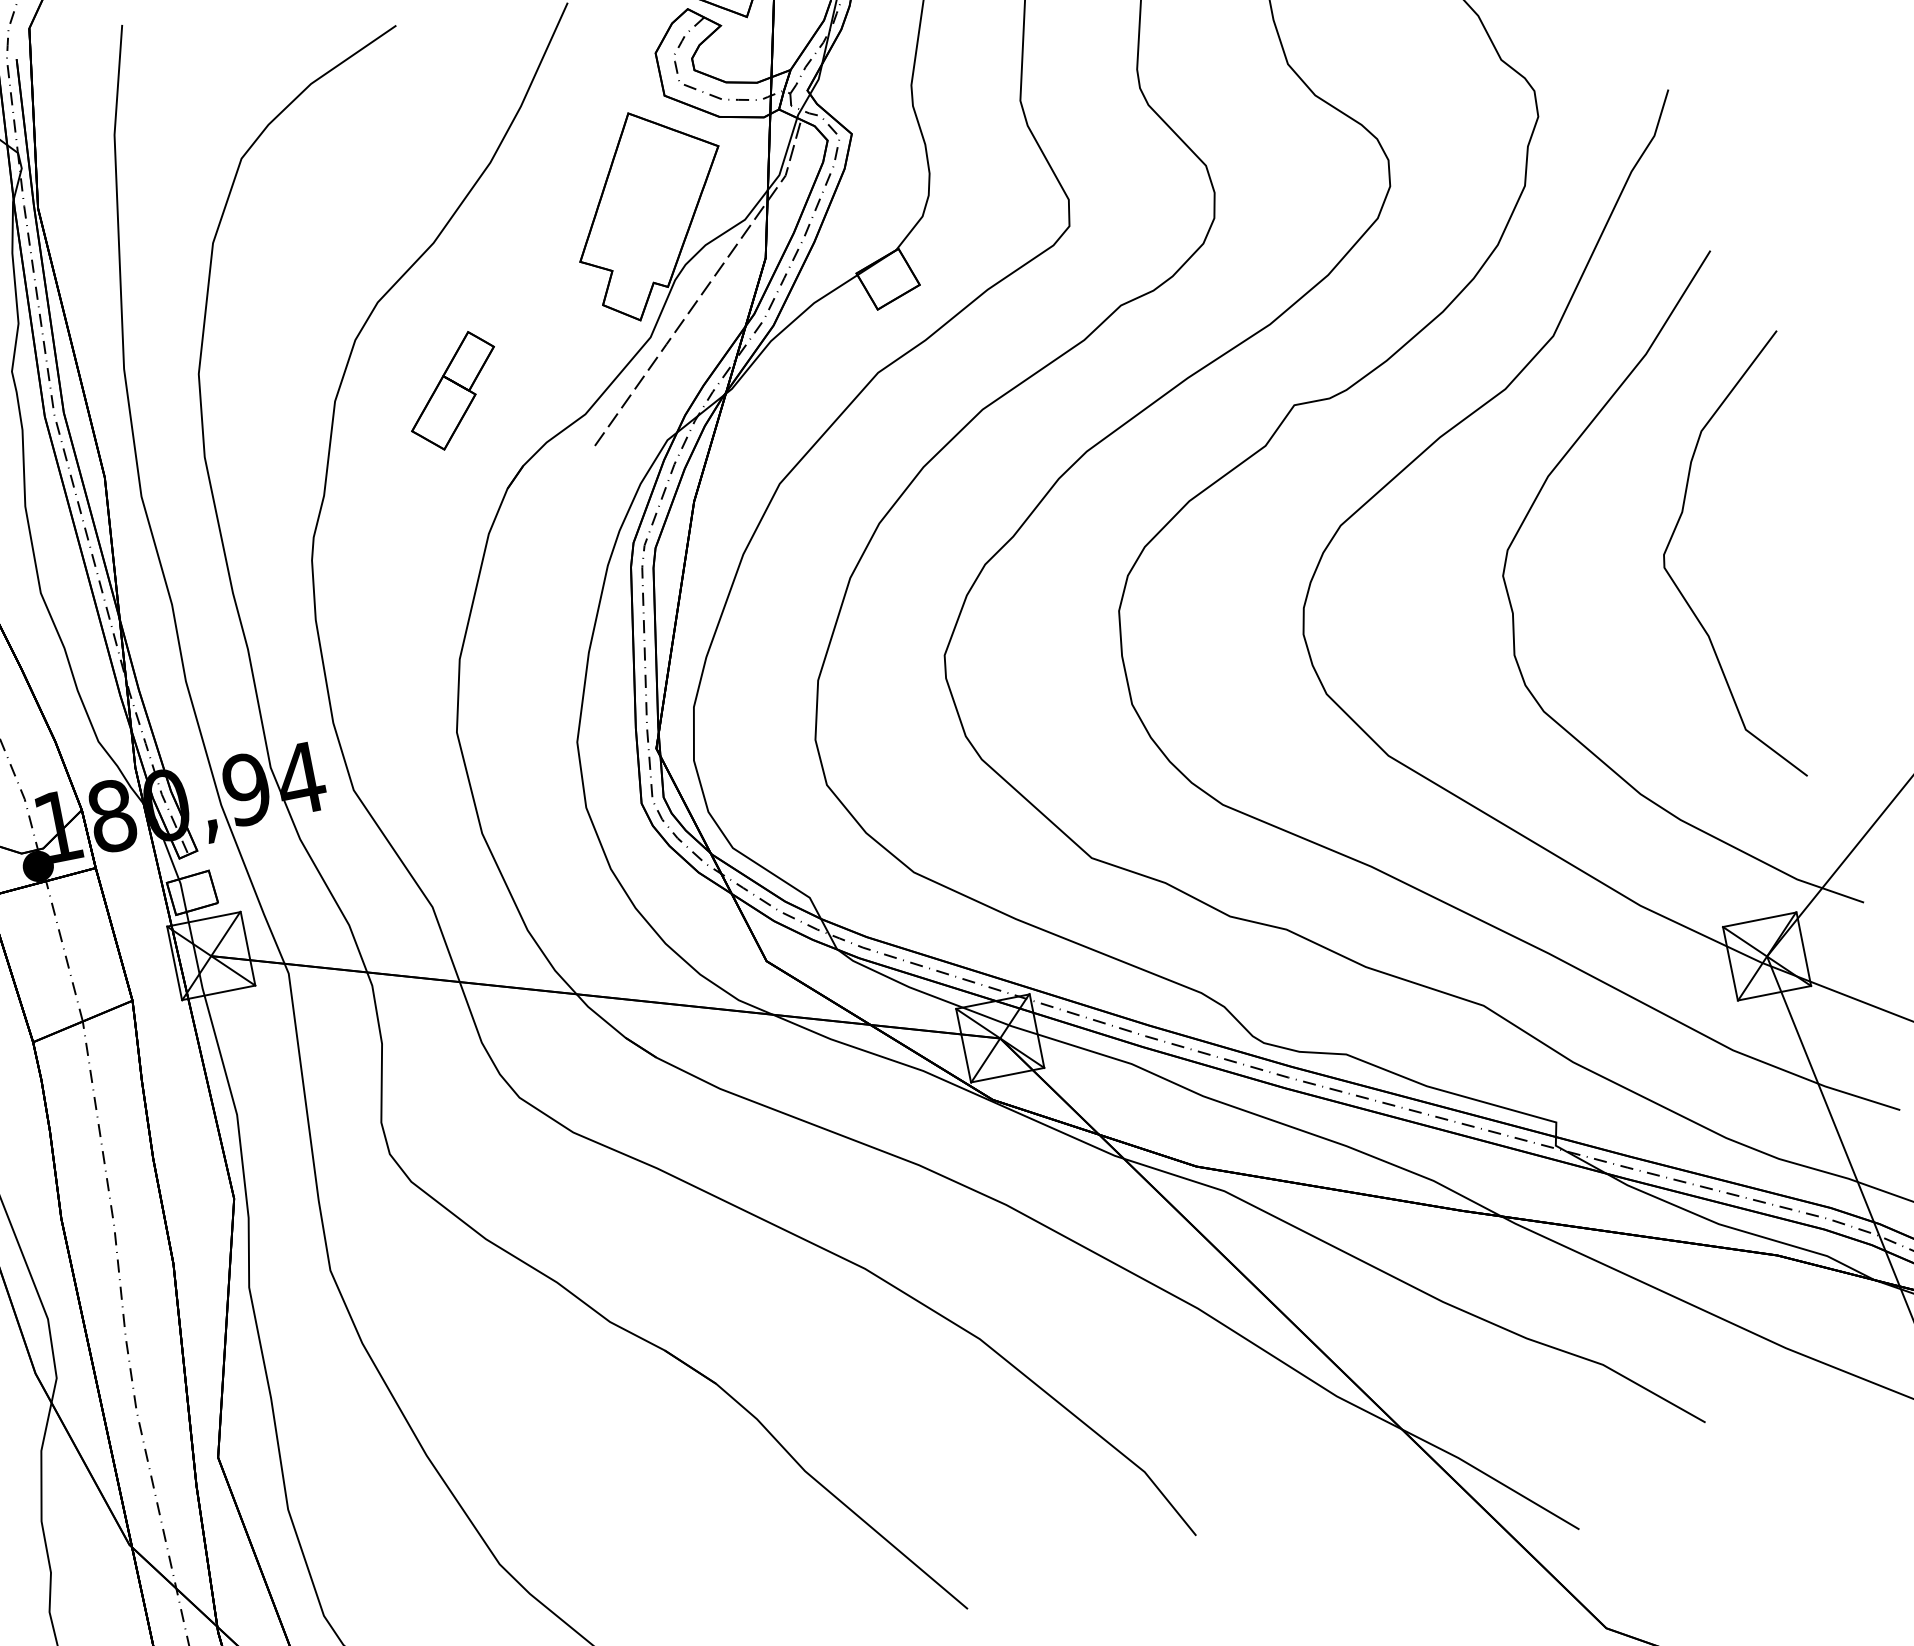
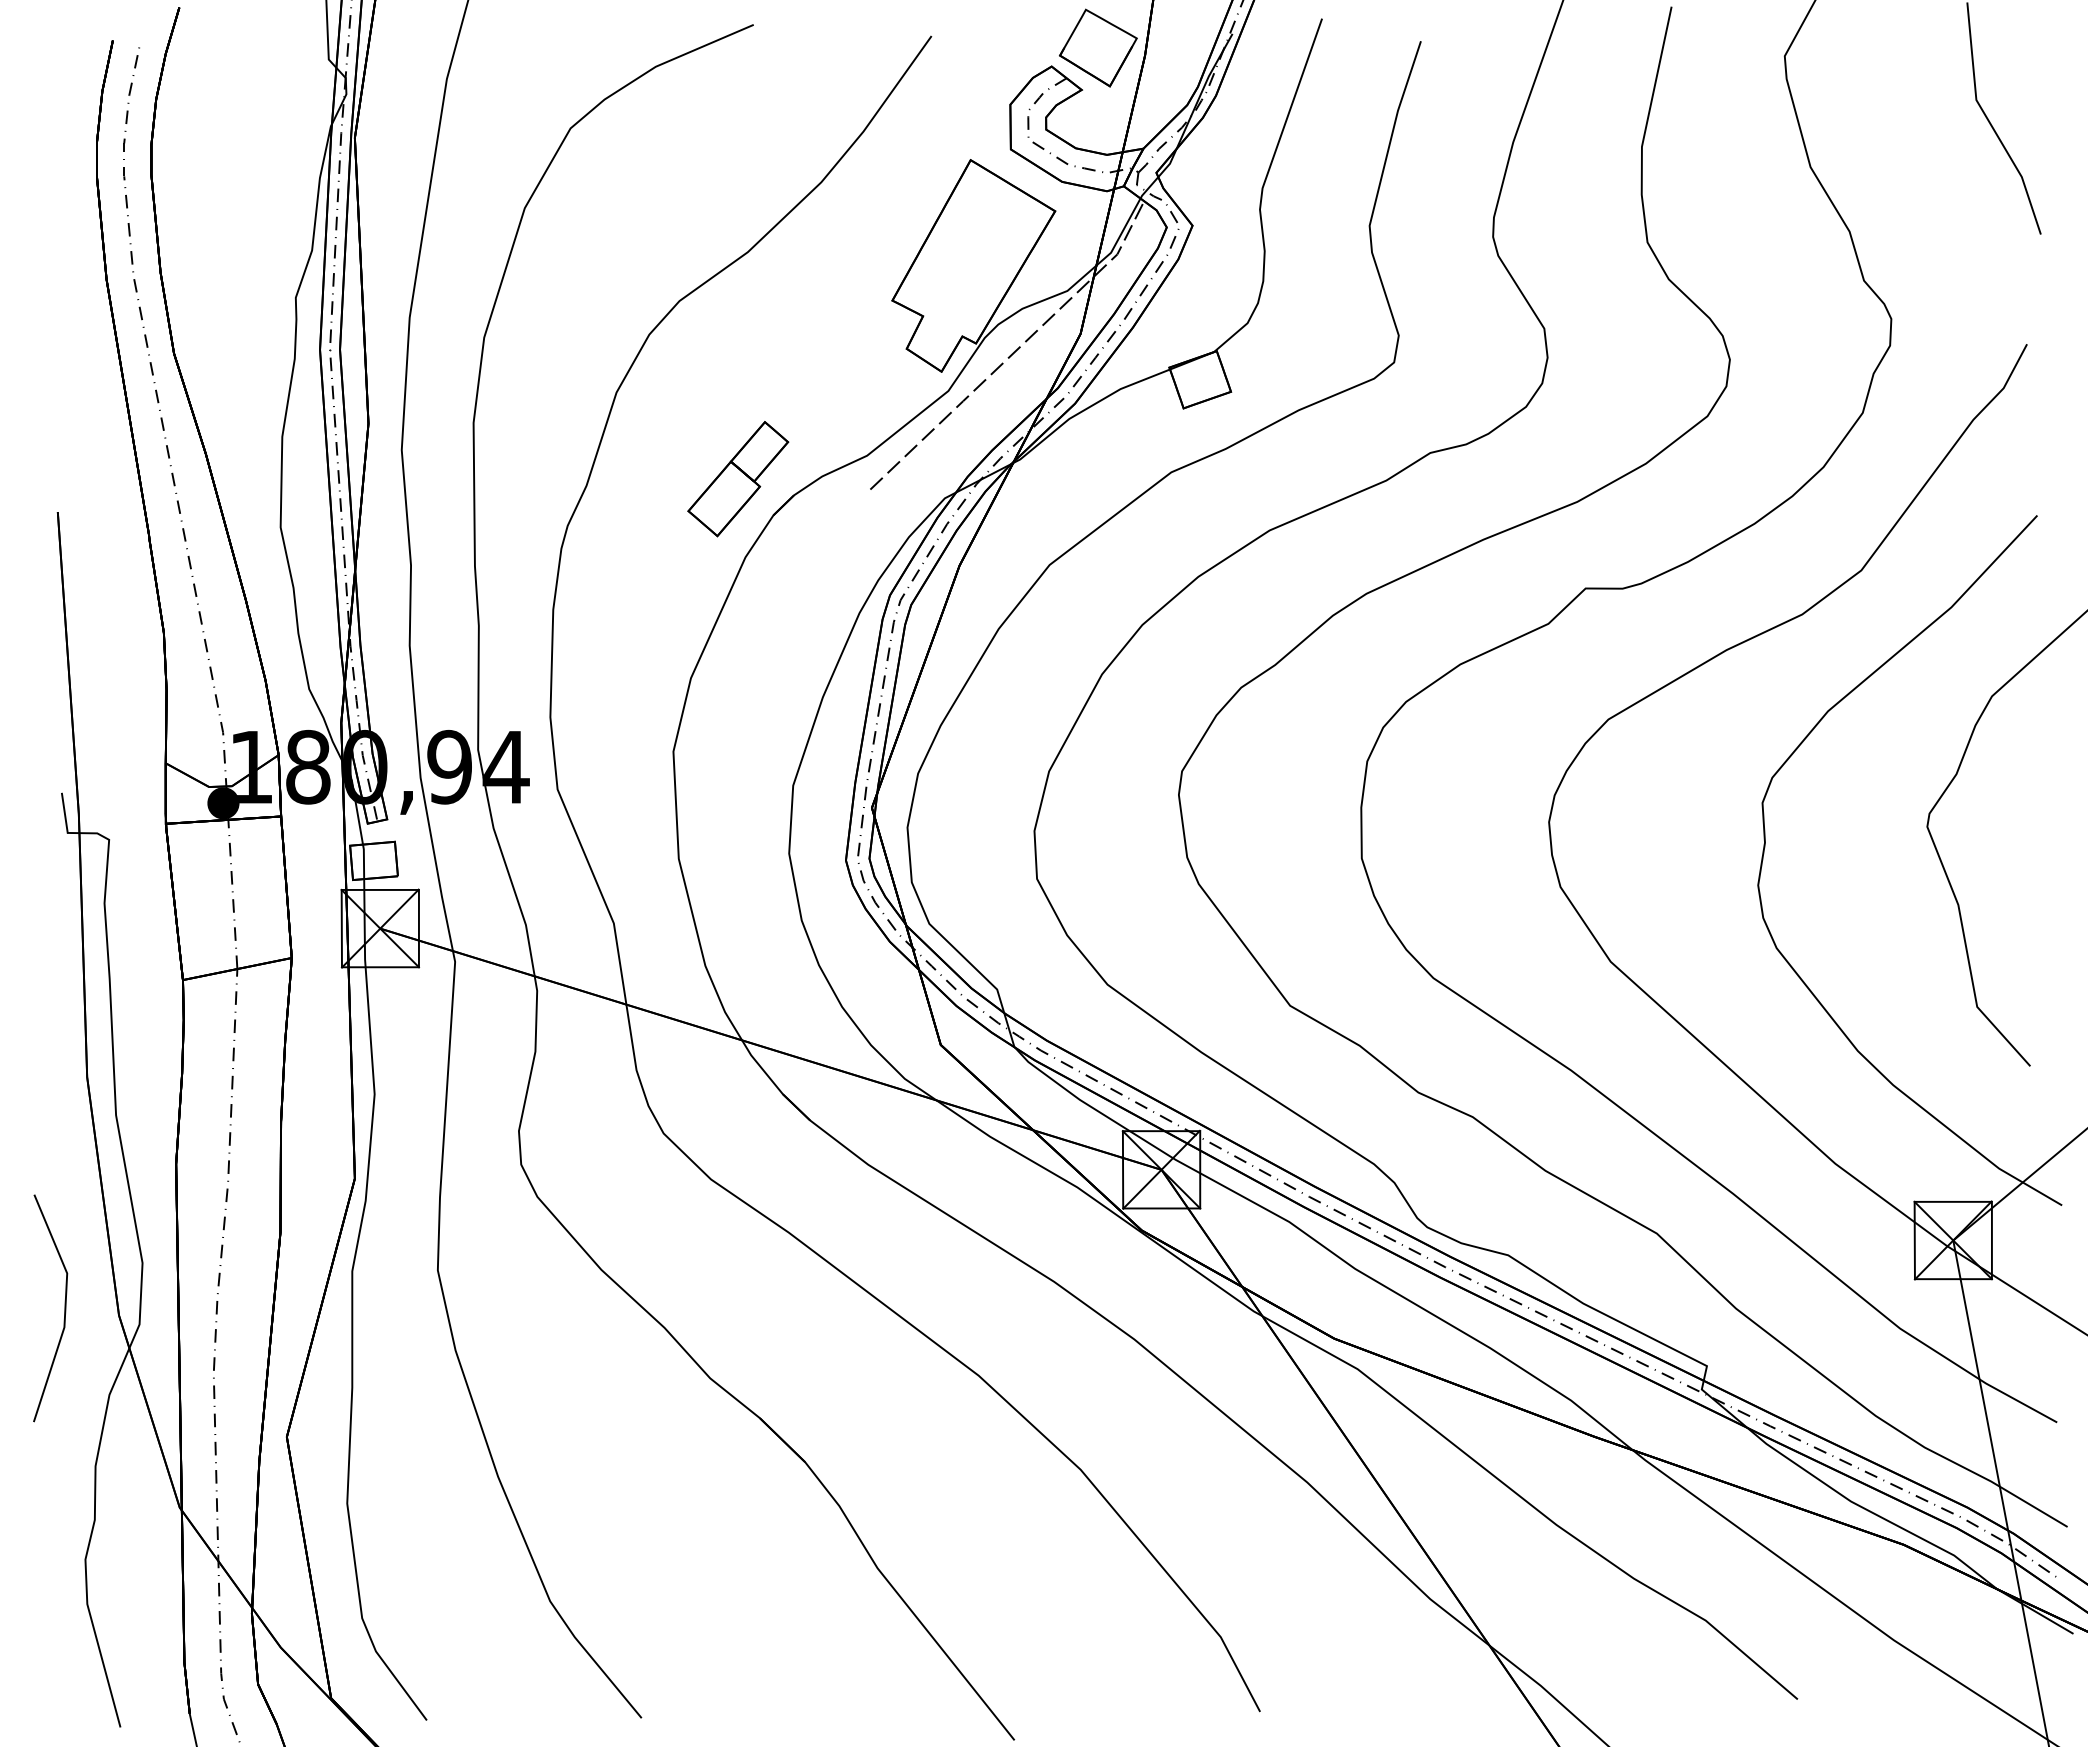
part: (453, 391) -> (738, 479), moved

